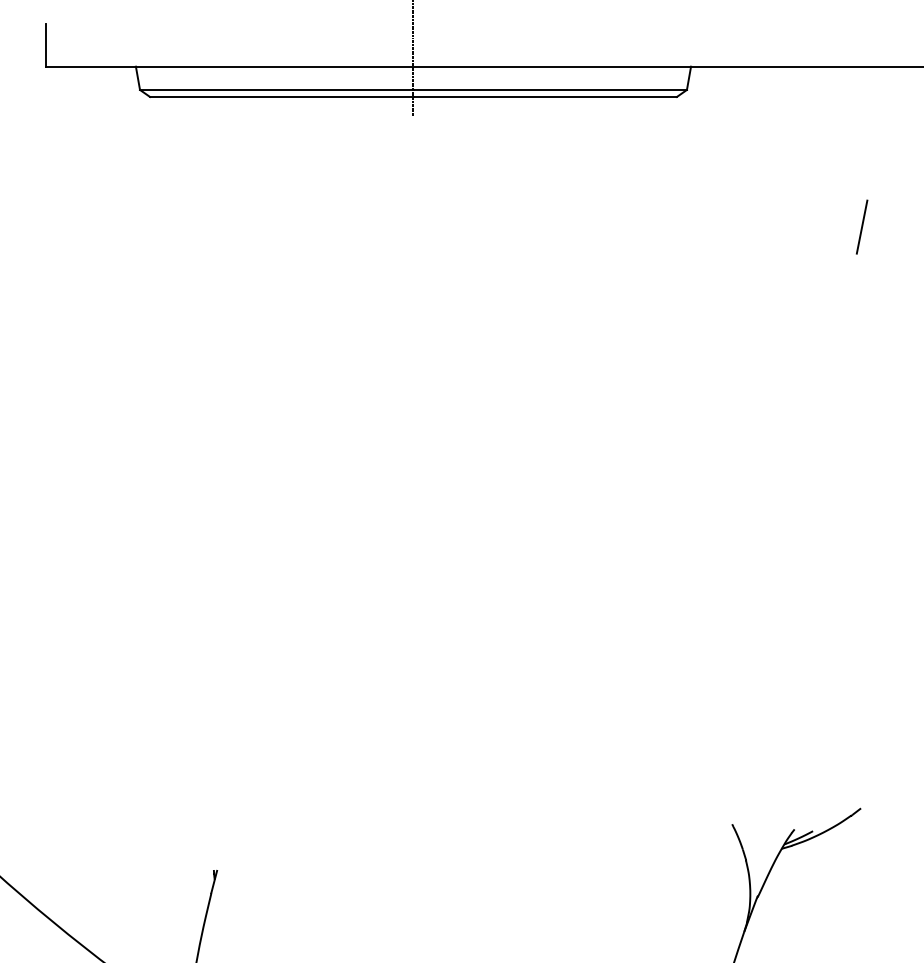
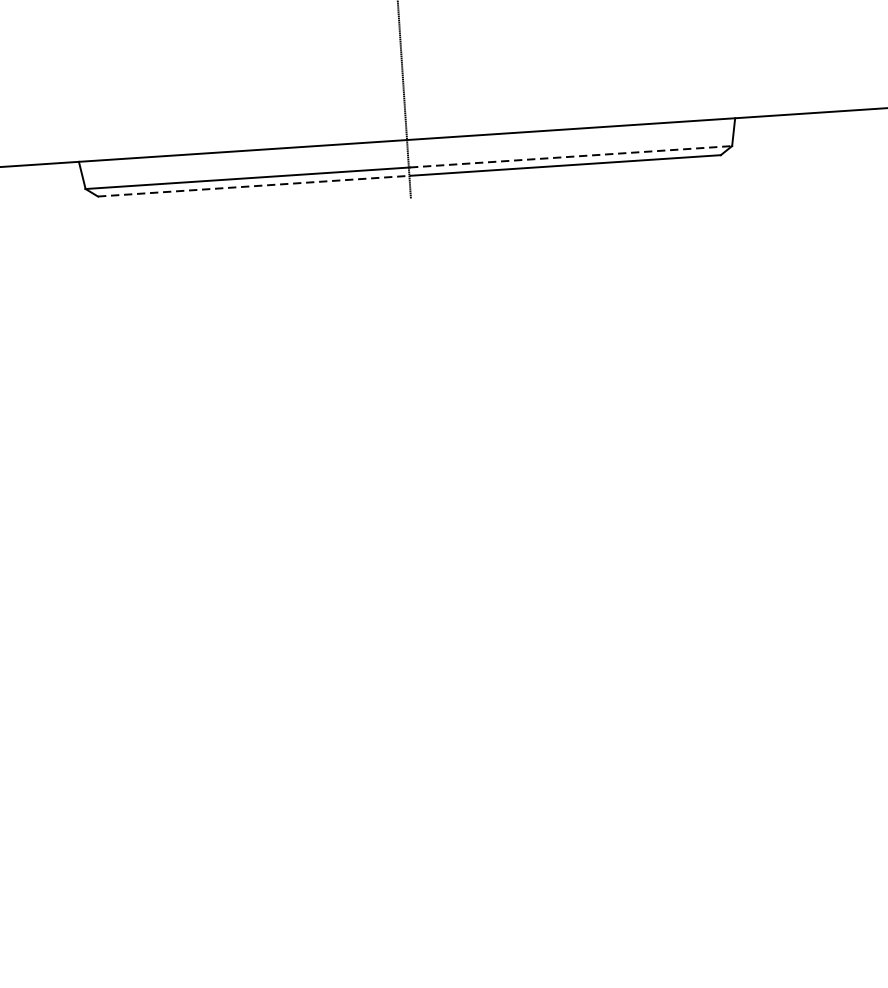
line: (551, 89) -> (571, 156), solid -> dashed
line: (282, 96) -> (254, 185), solid -> dashed

